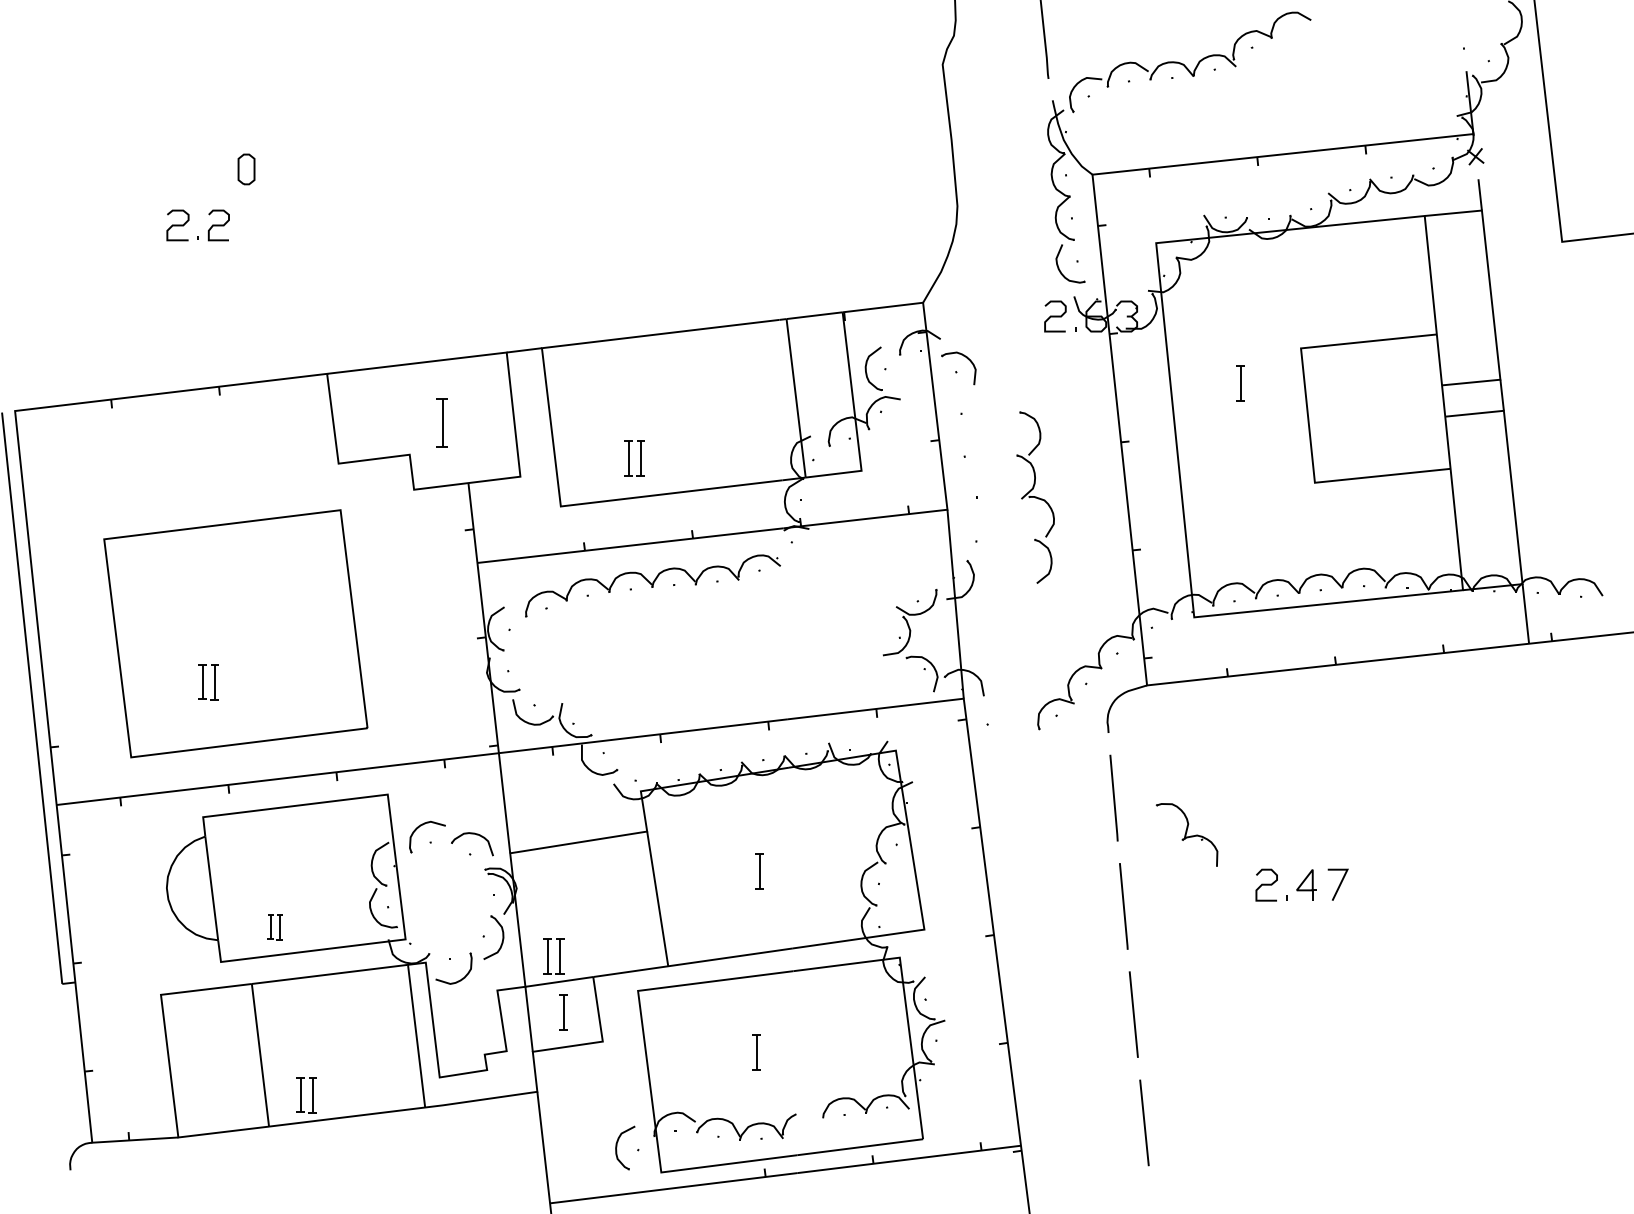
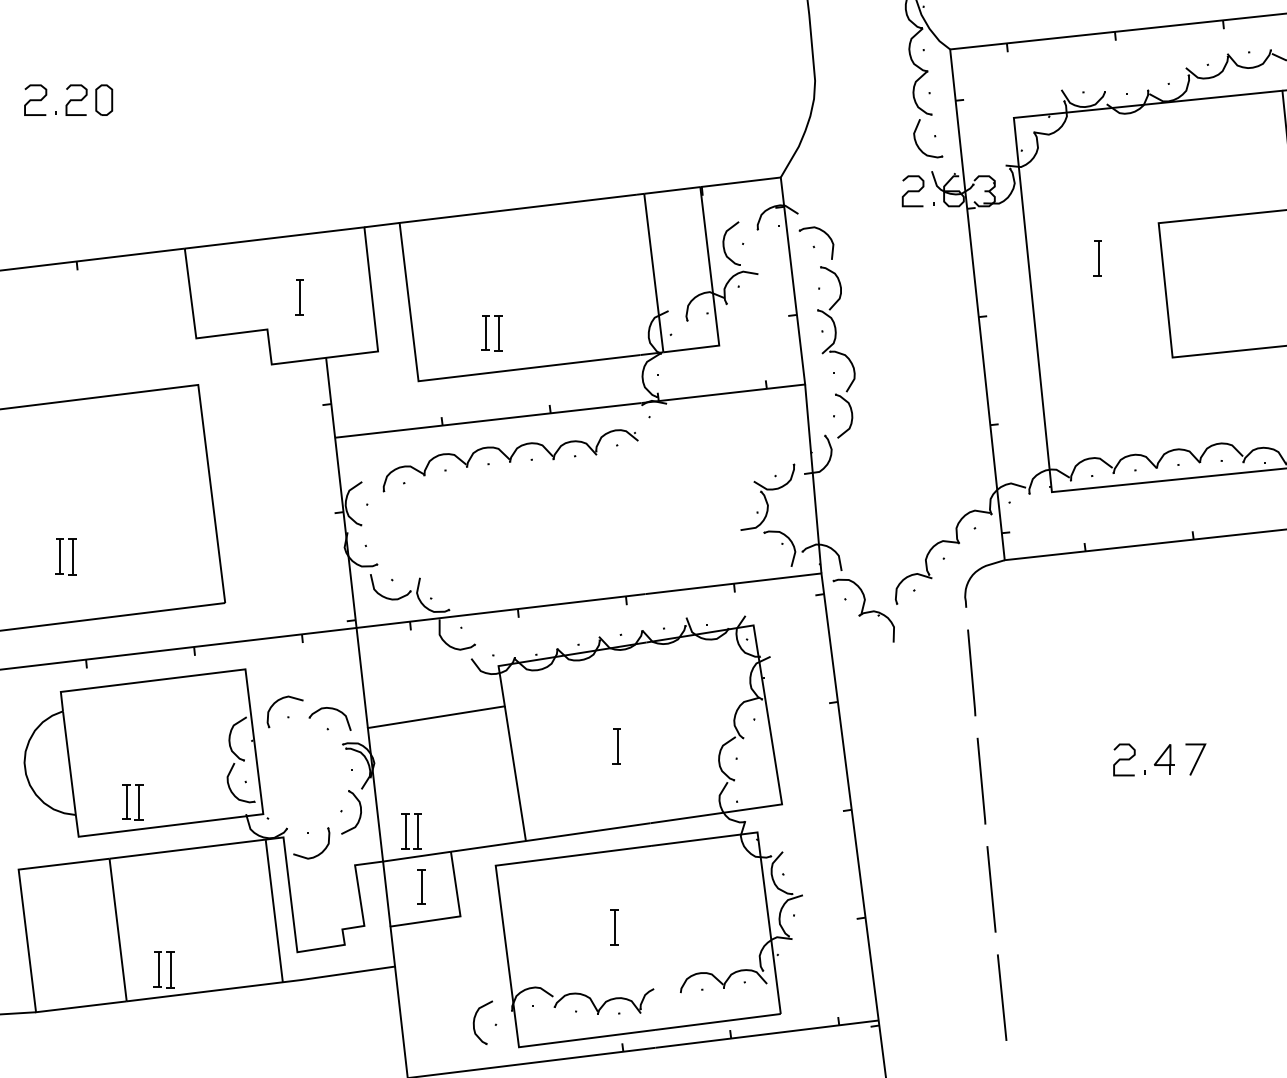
part: (246, 169) -> (104, 100), moved
part: (441, 422) -> (299, 297), size x0.71
part: (1035, 497) -> (836, 352), moved
part: (1186, 834) -> (863, 610), moved
part: (274, 927) -> (132, 802), size x1.43

